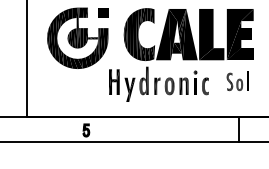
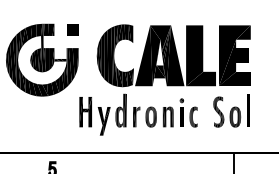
part: (237, 81) -> (231, 111), size x1.43

